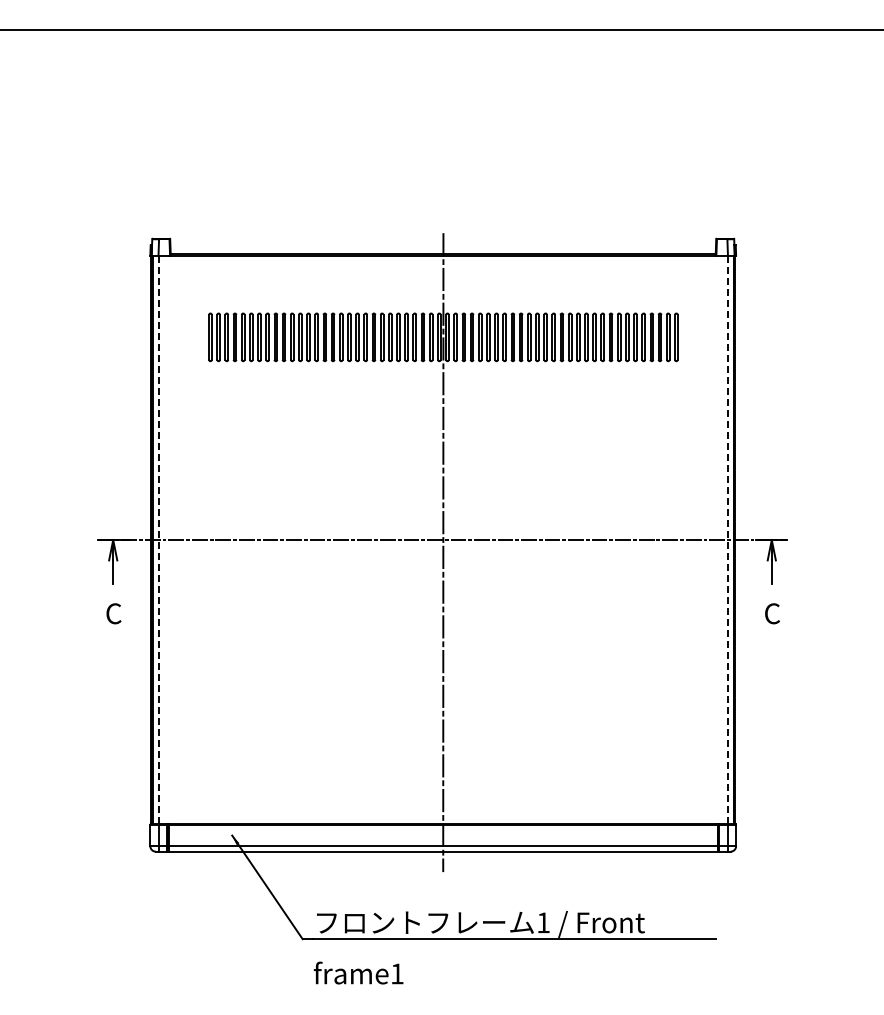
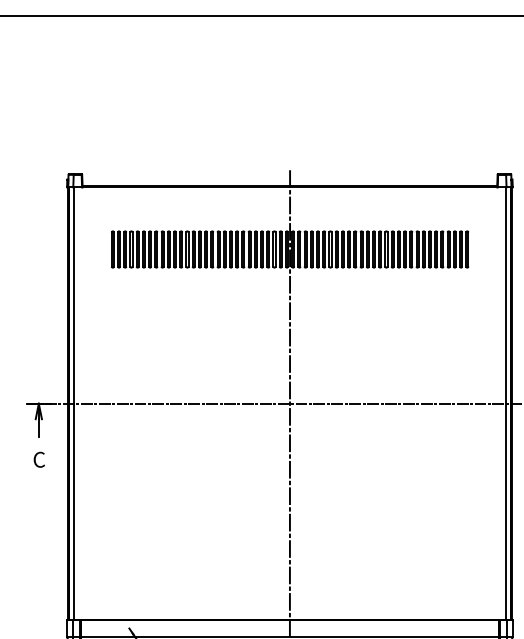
line: (159, 539) -> (74, 403), dashed -> solid
line: (727, 539) -> (506, 403), dashed -> solid

